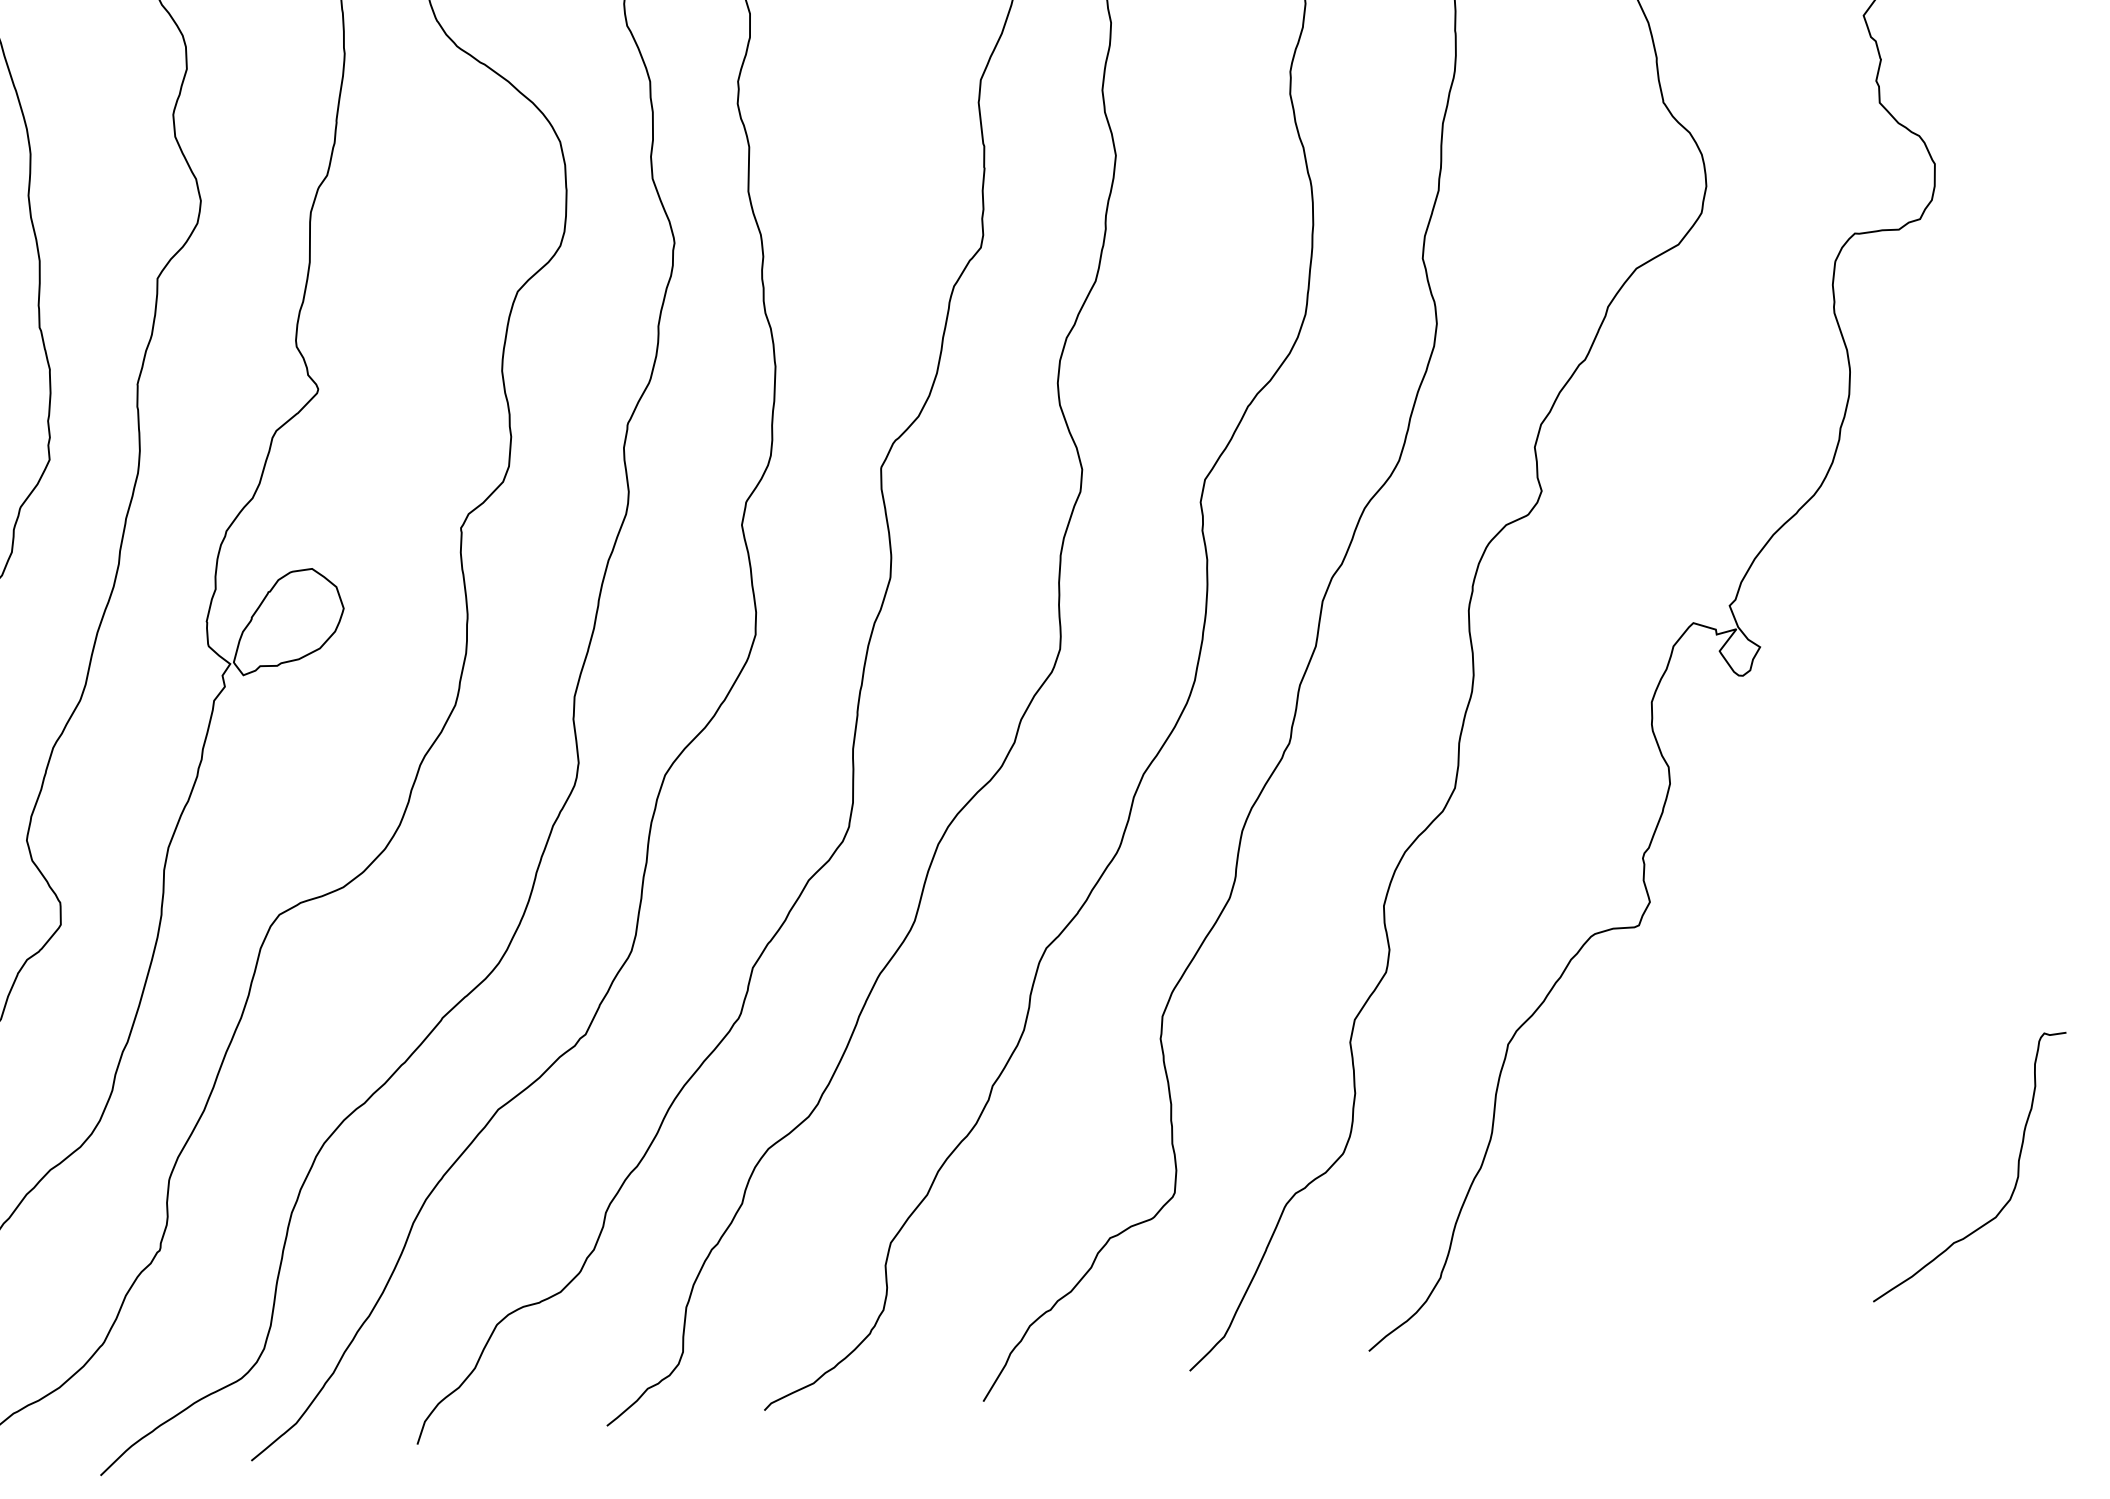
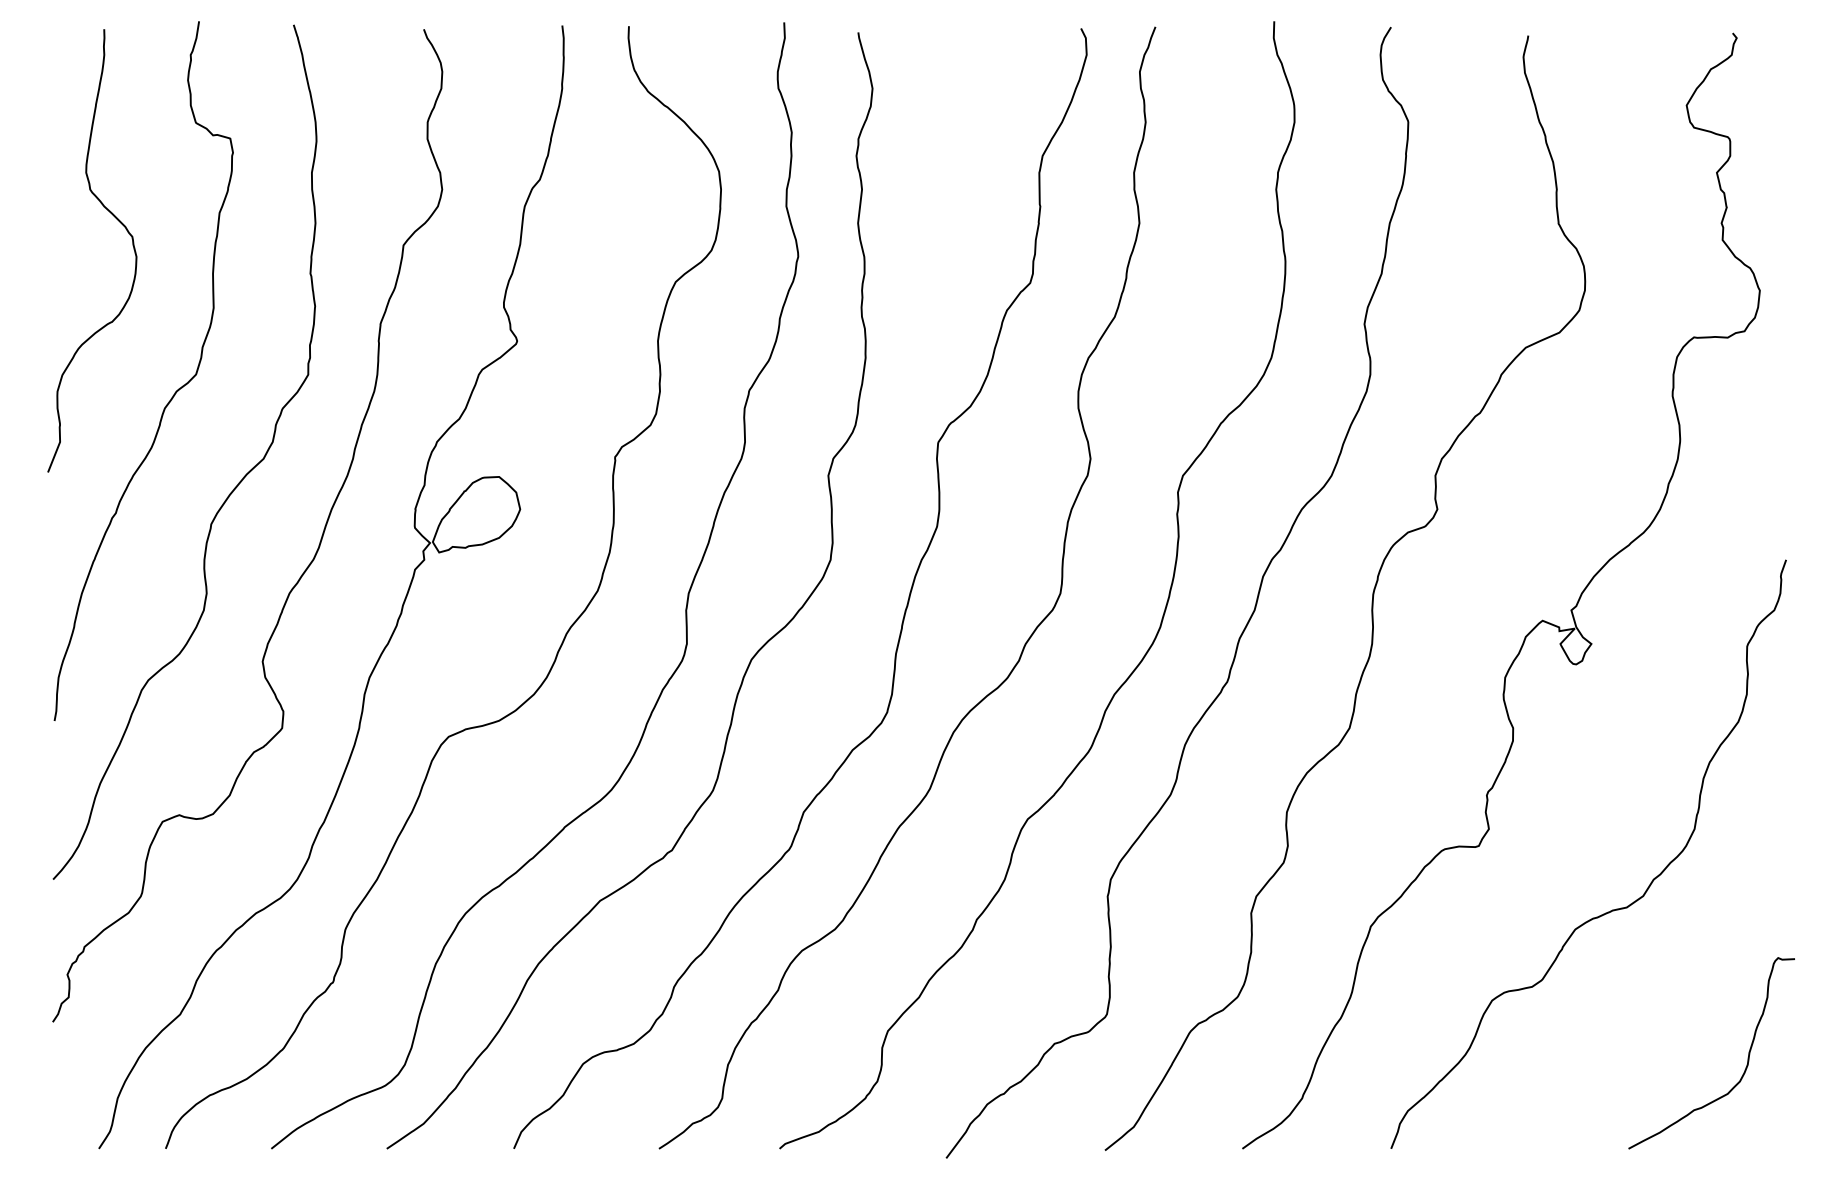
curve: (1821, 991) -> (1612, 909), added

